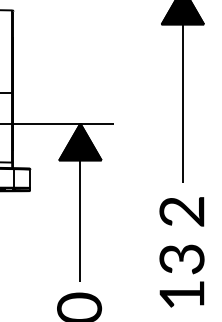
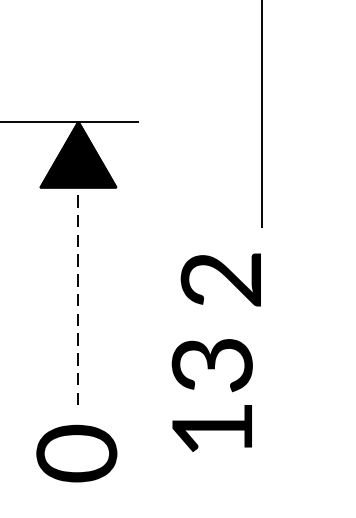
text: (181, 211) -> (220, 279), moved
line: (80, 220) -> (78, 295), solid -> dashed
text: (181, 275) -> (211, 394), moved

